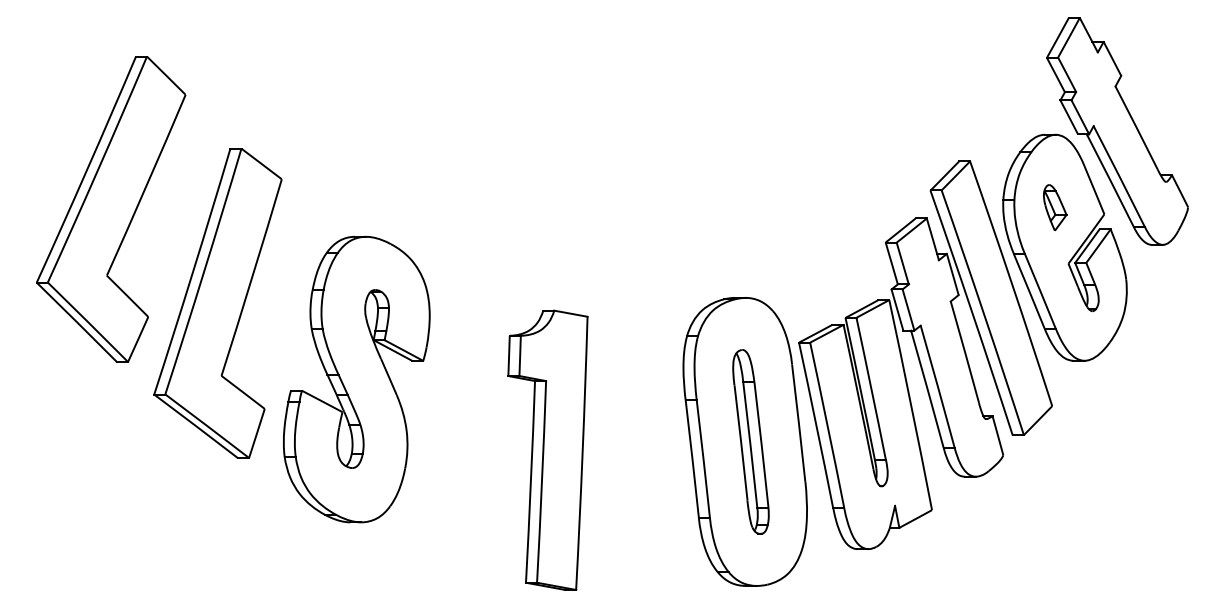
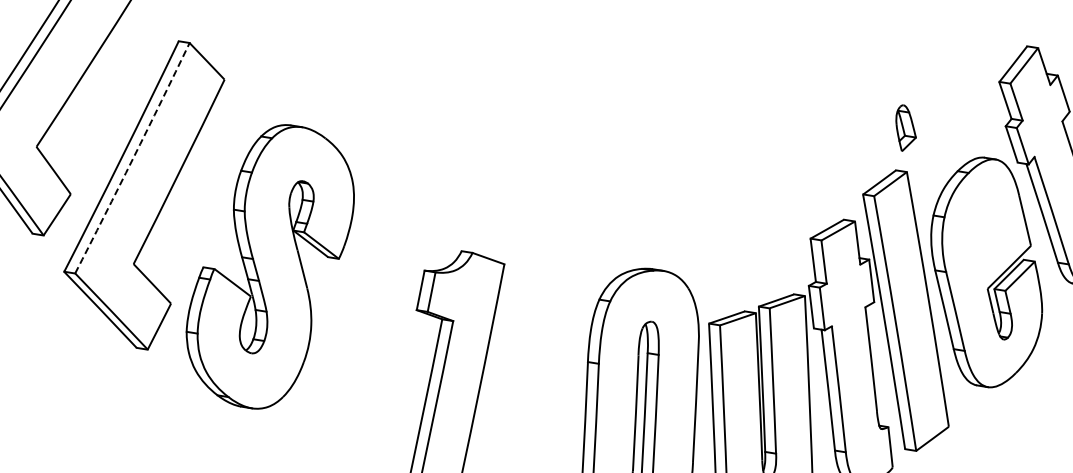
part: (1055, 207) -> (906, 128), moved
arc: (204, 271) -> (133, 158), solid -> dashed
part: (356, 379) -> (269, 266), moved

